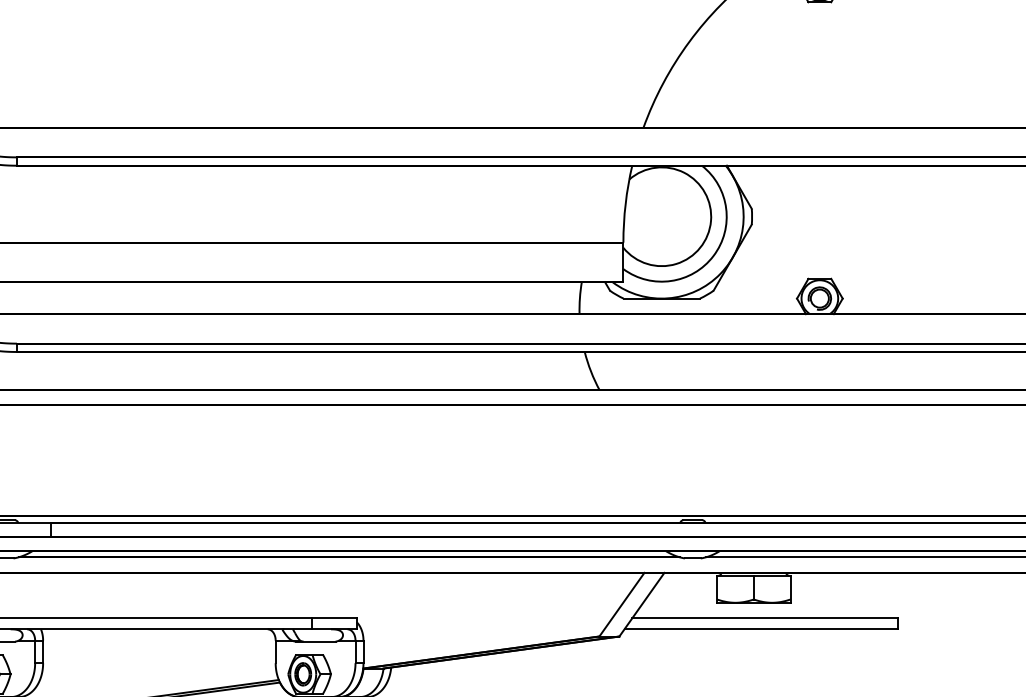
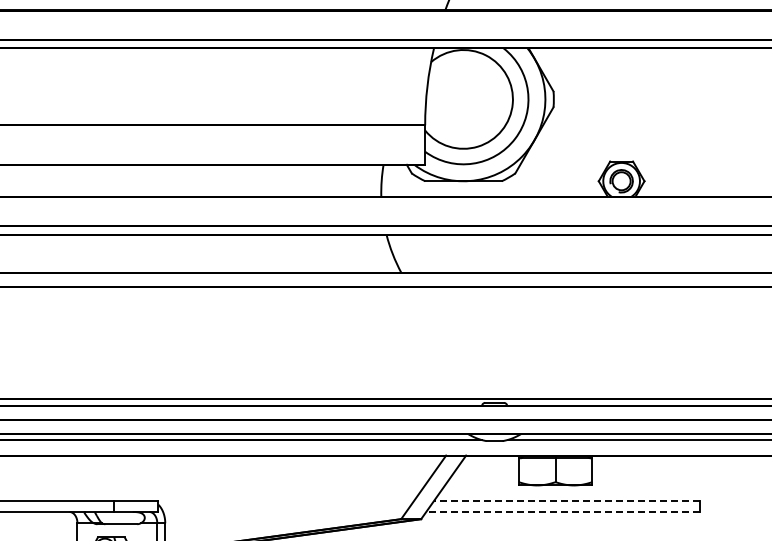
line: (765, 618) -> (567, 501), solid -> dashed
line: (761, 629) -> (563, 512), solid -> dashed

